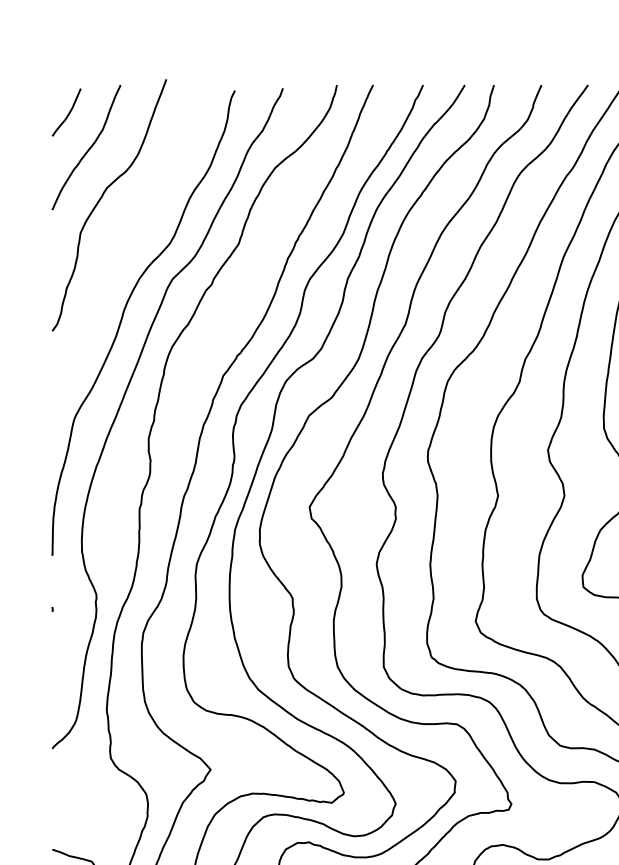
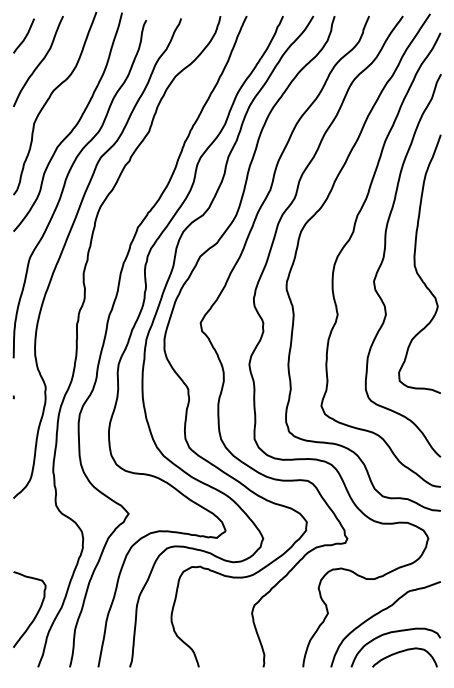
curve: (134, 238) -> (73, 127), added

